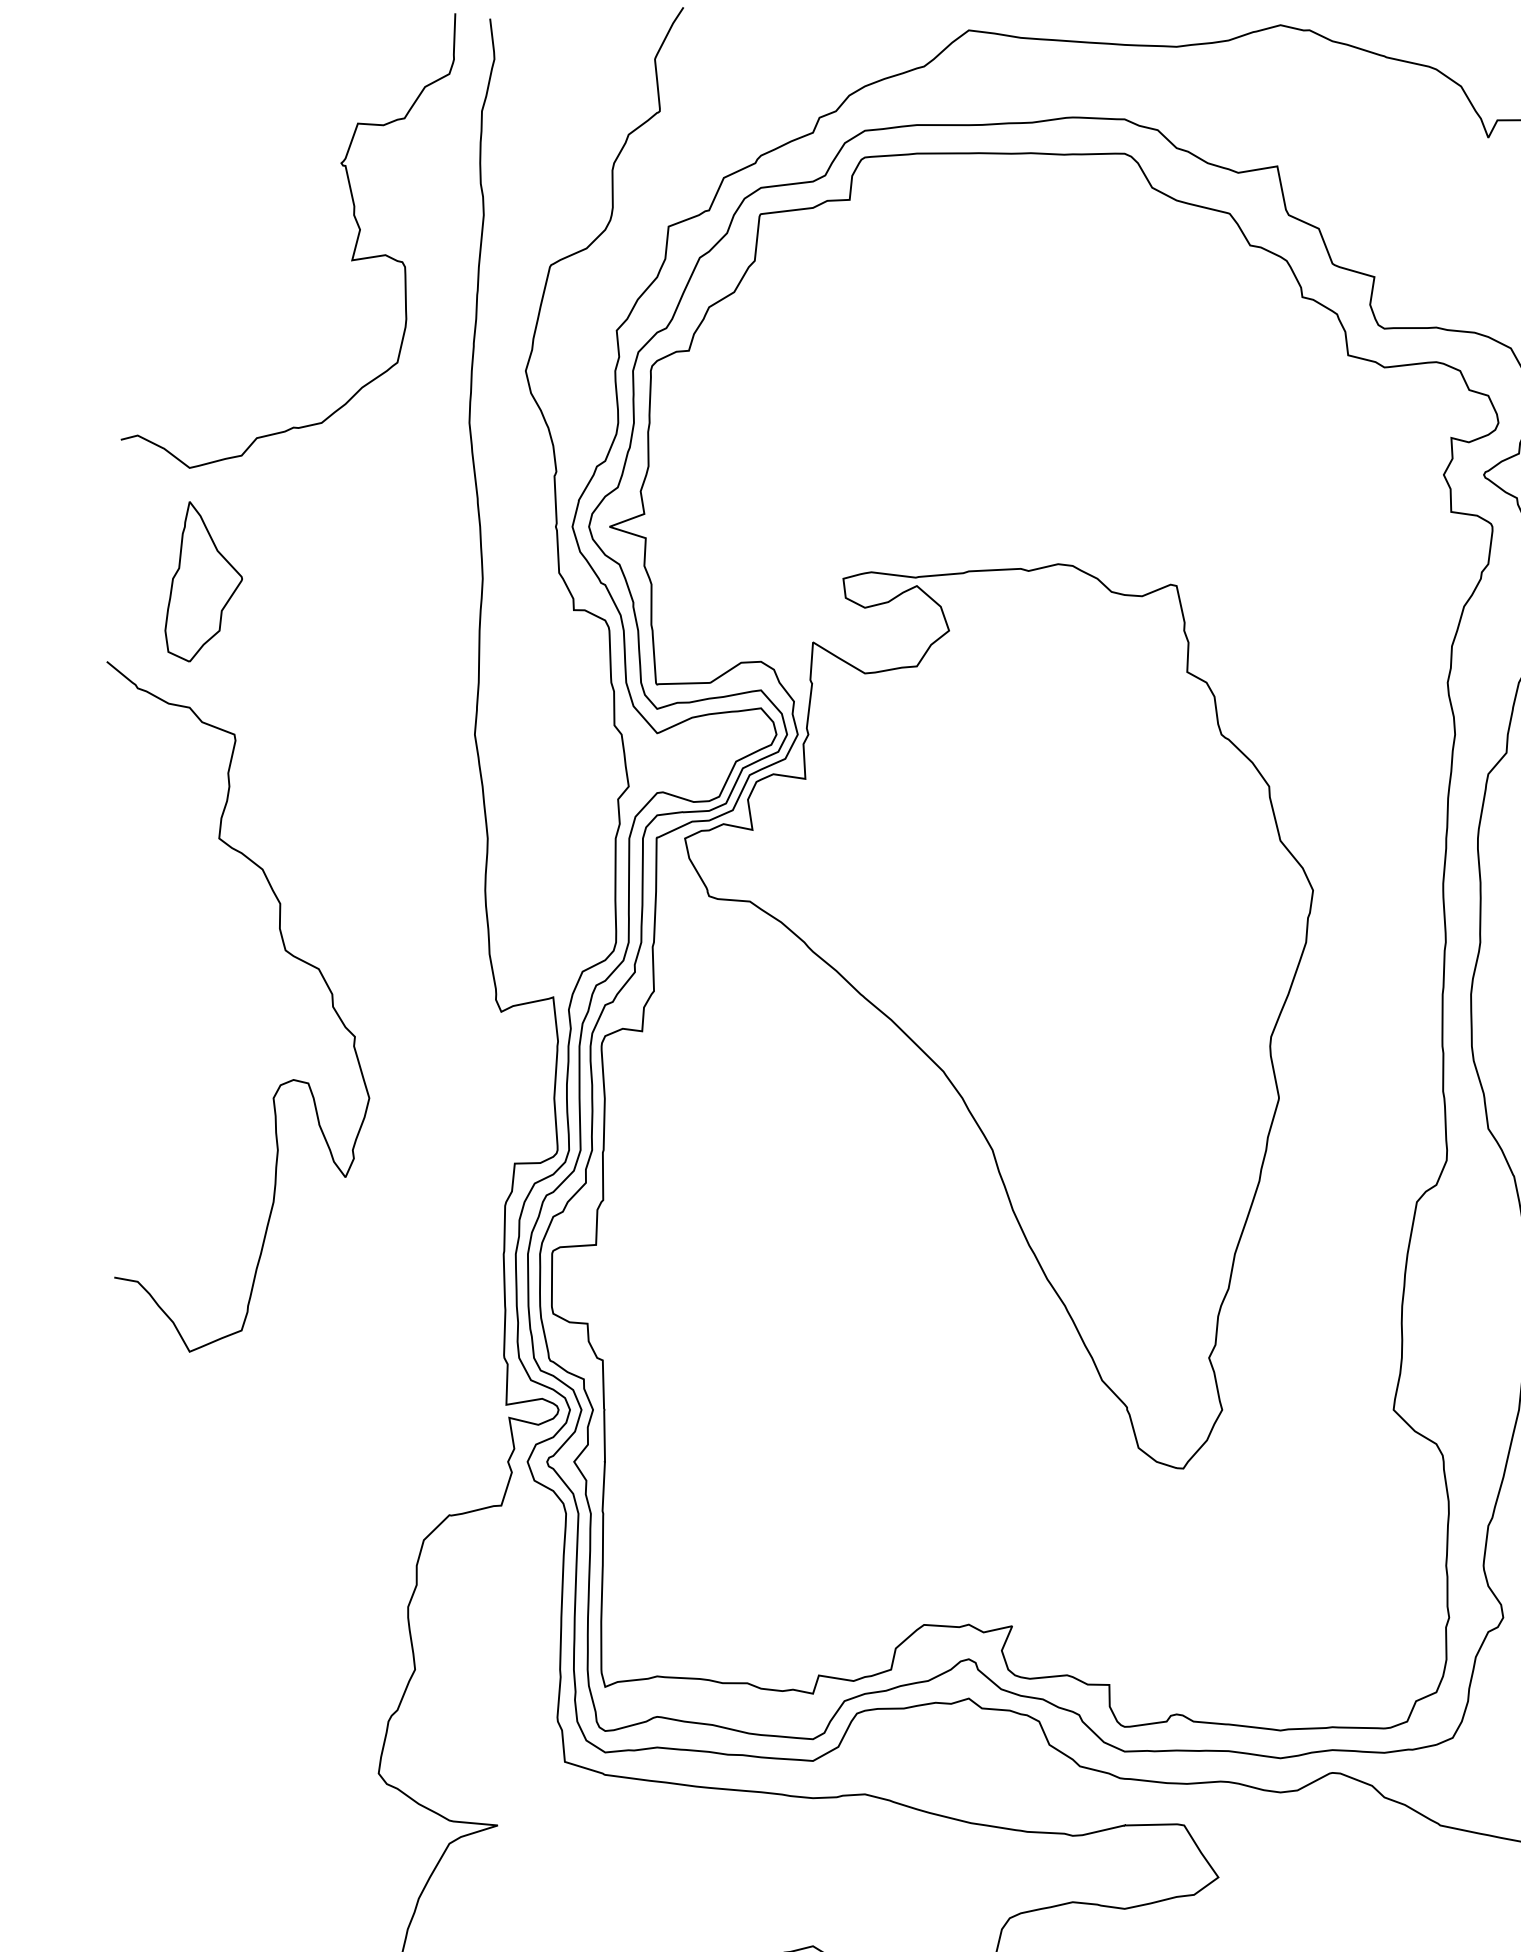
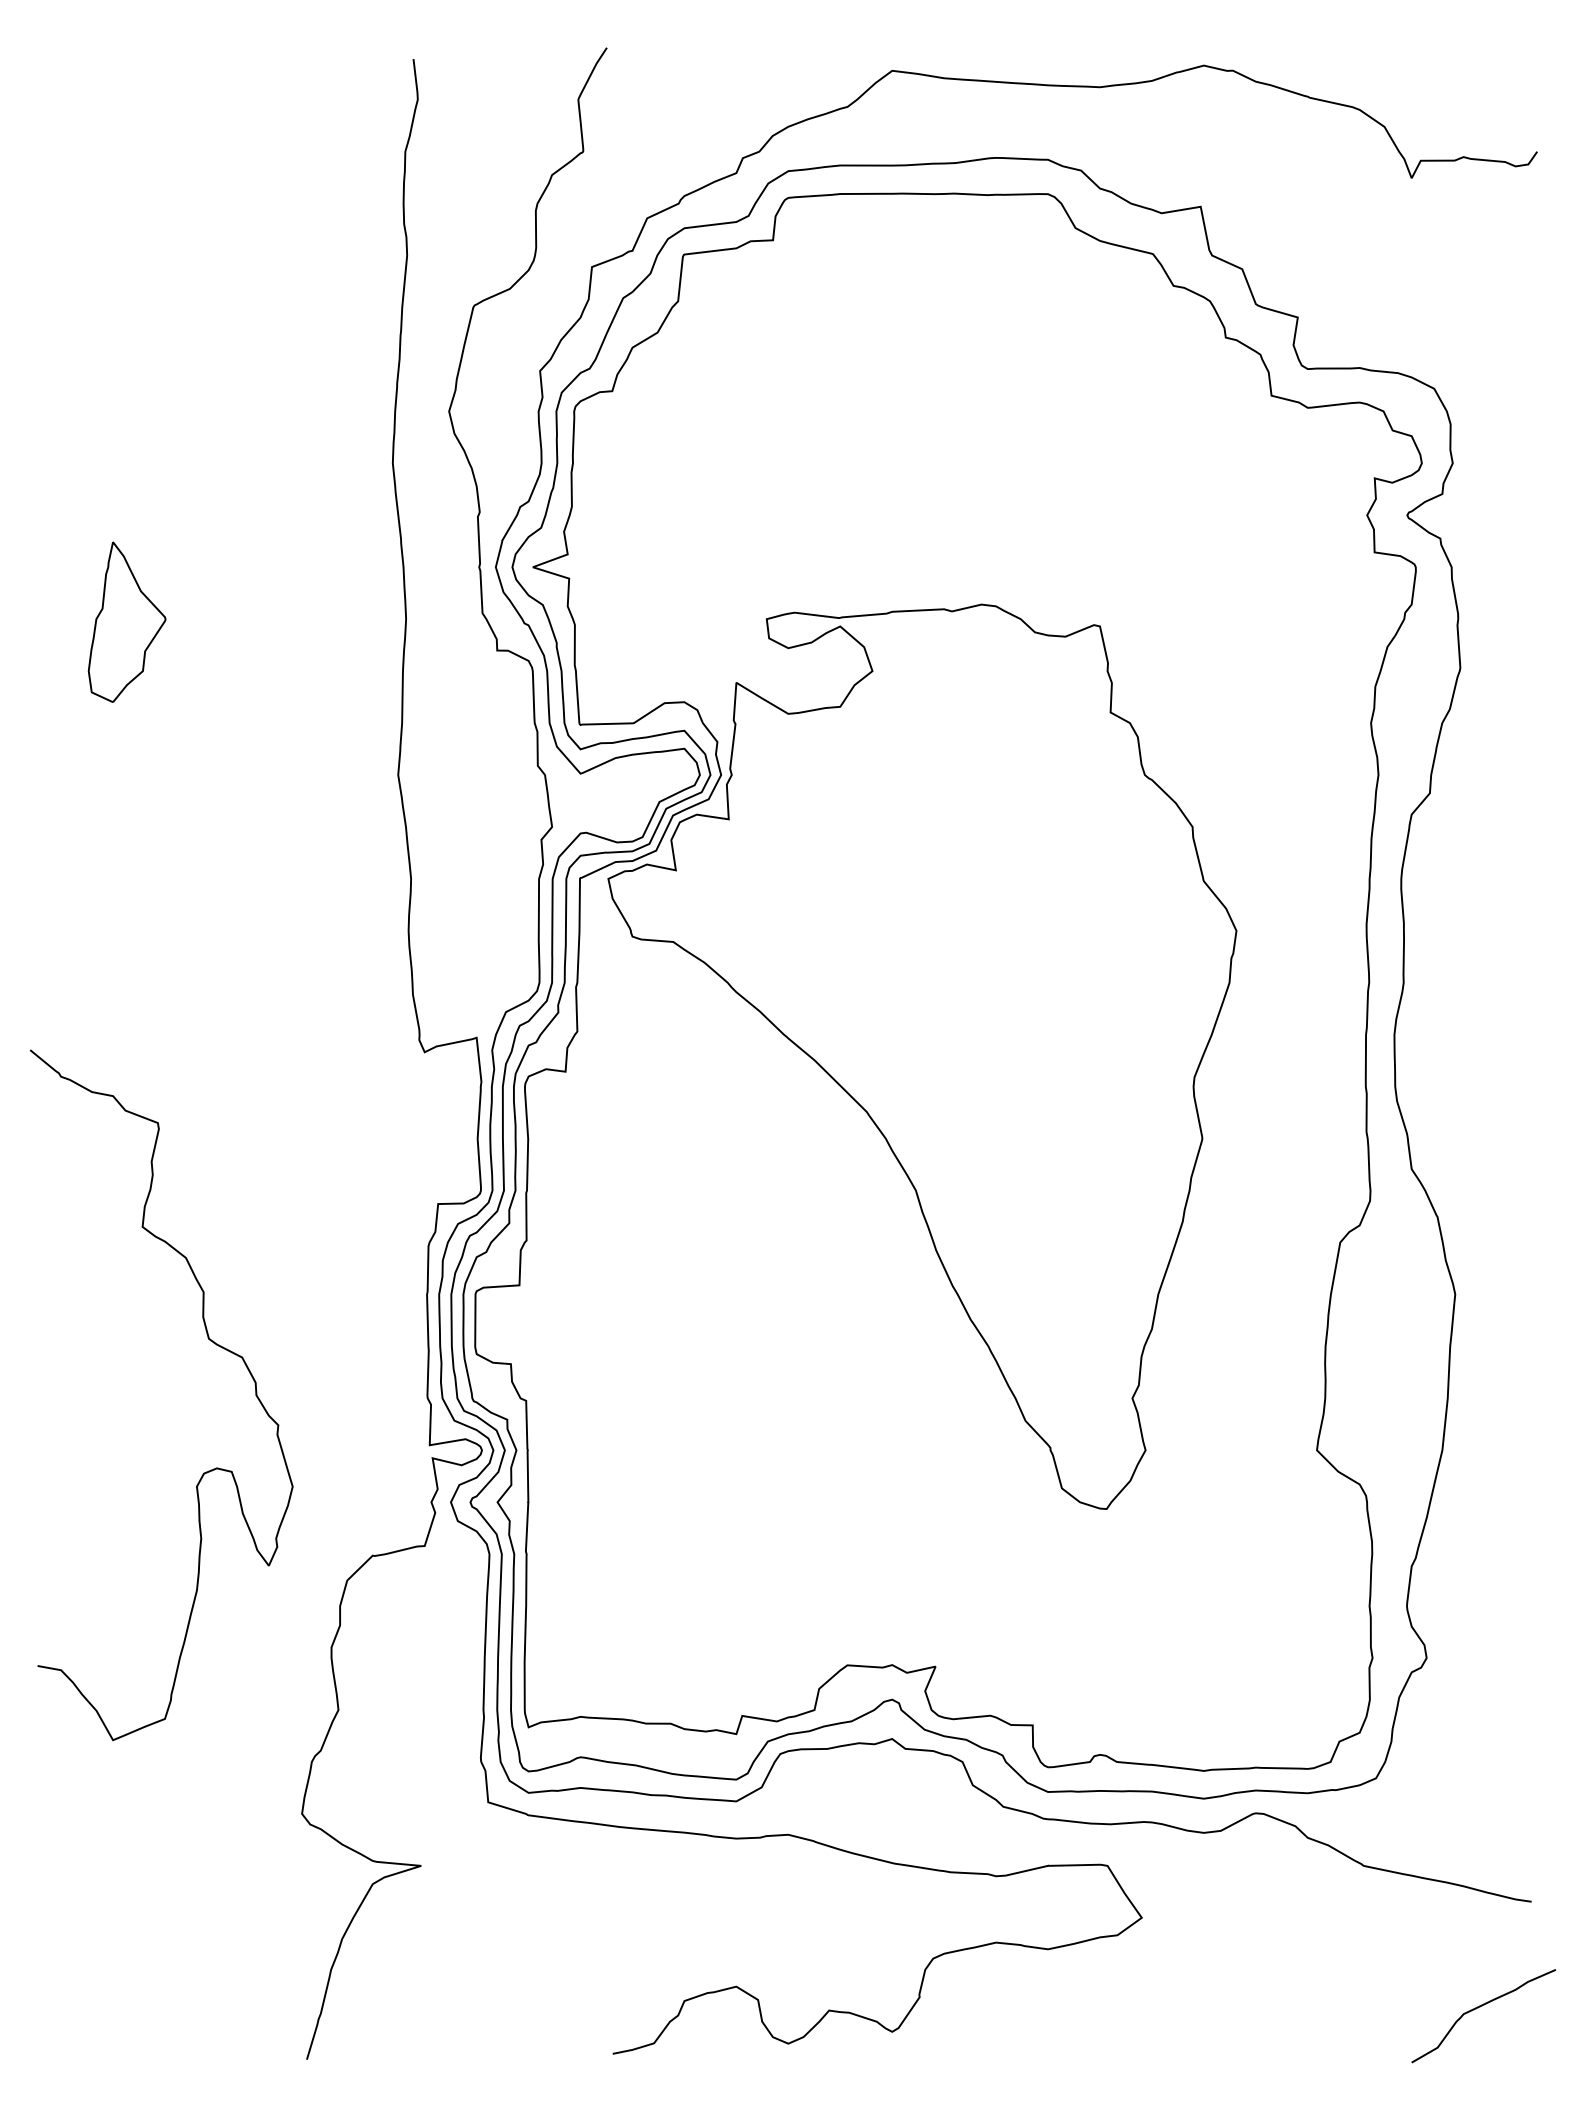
curve: (352, 256) -> (275, 296), removed
curve: (287, 953) -> (210, 1341), moved

